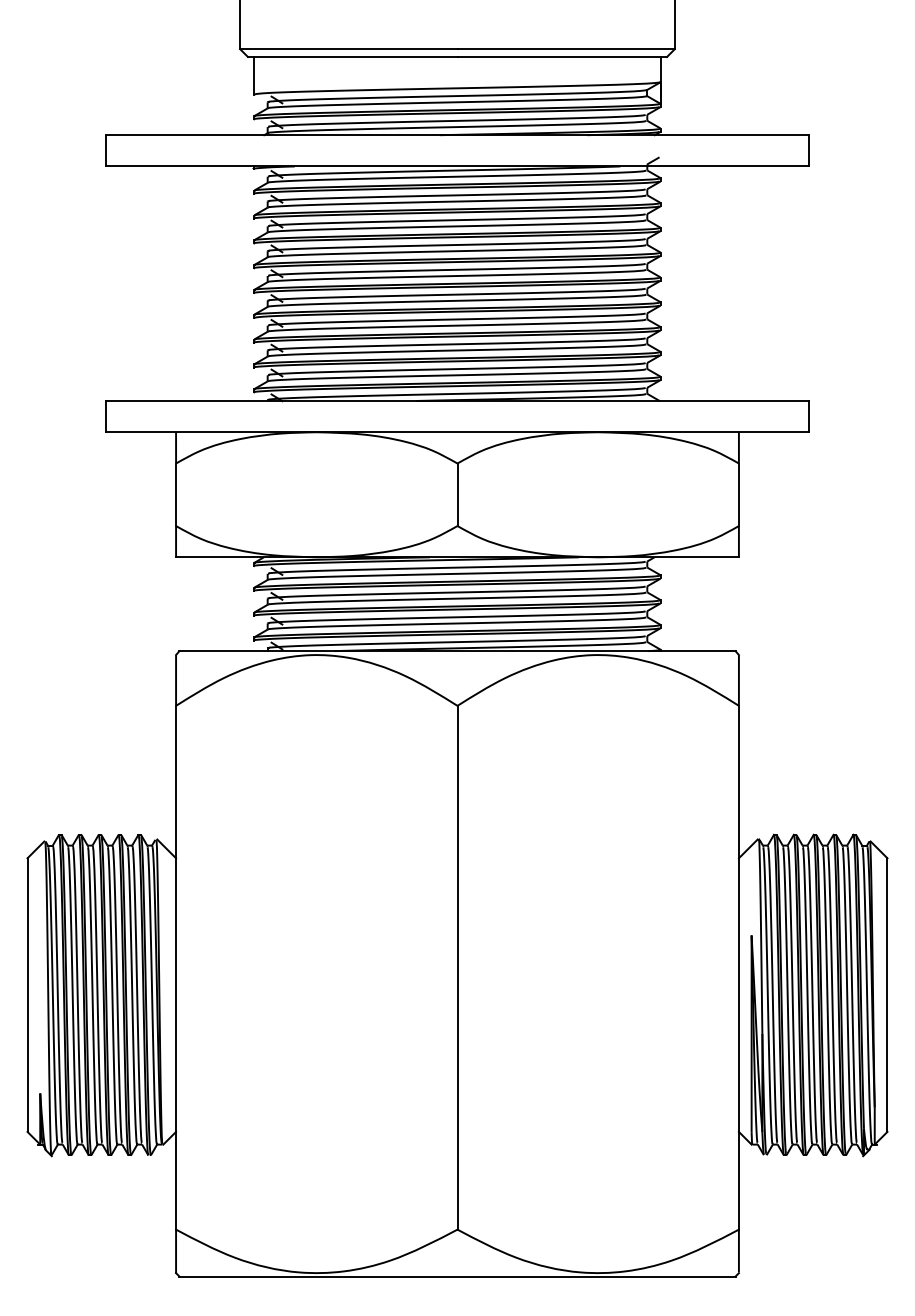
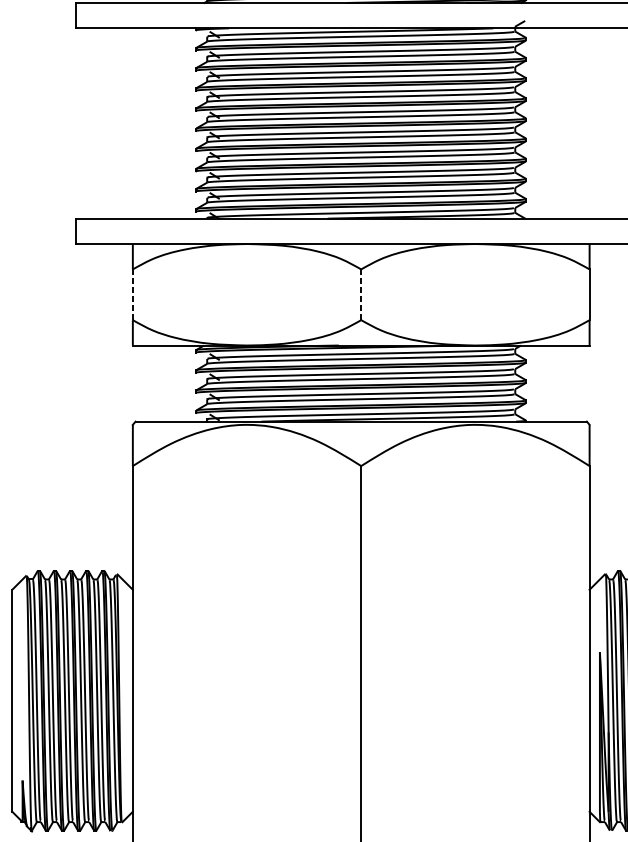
line: (176, 495) -> (133, 295), solid -> dashed
line: (457, 495) -> (361, 295), solid -> dashed

